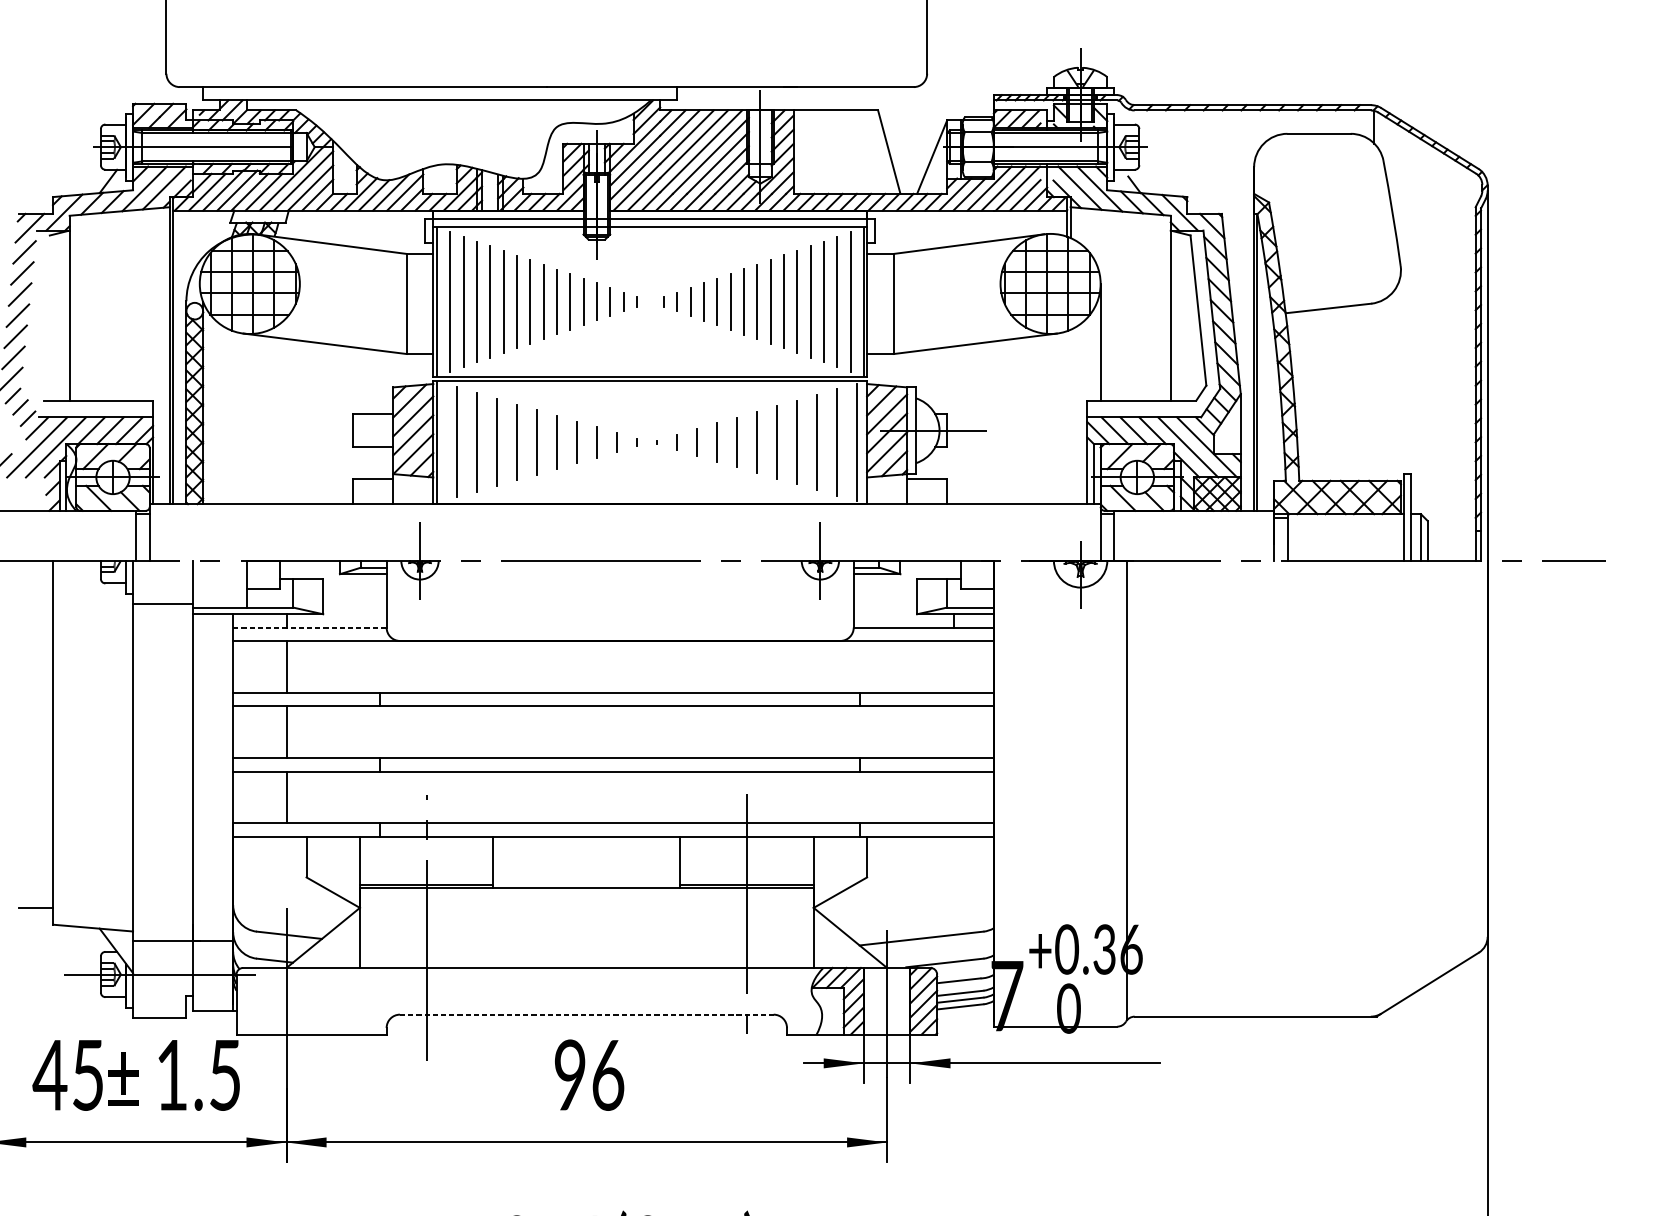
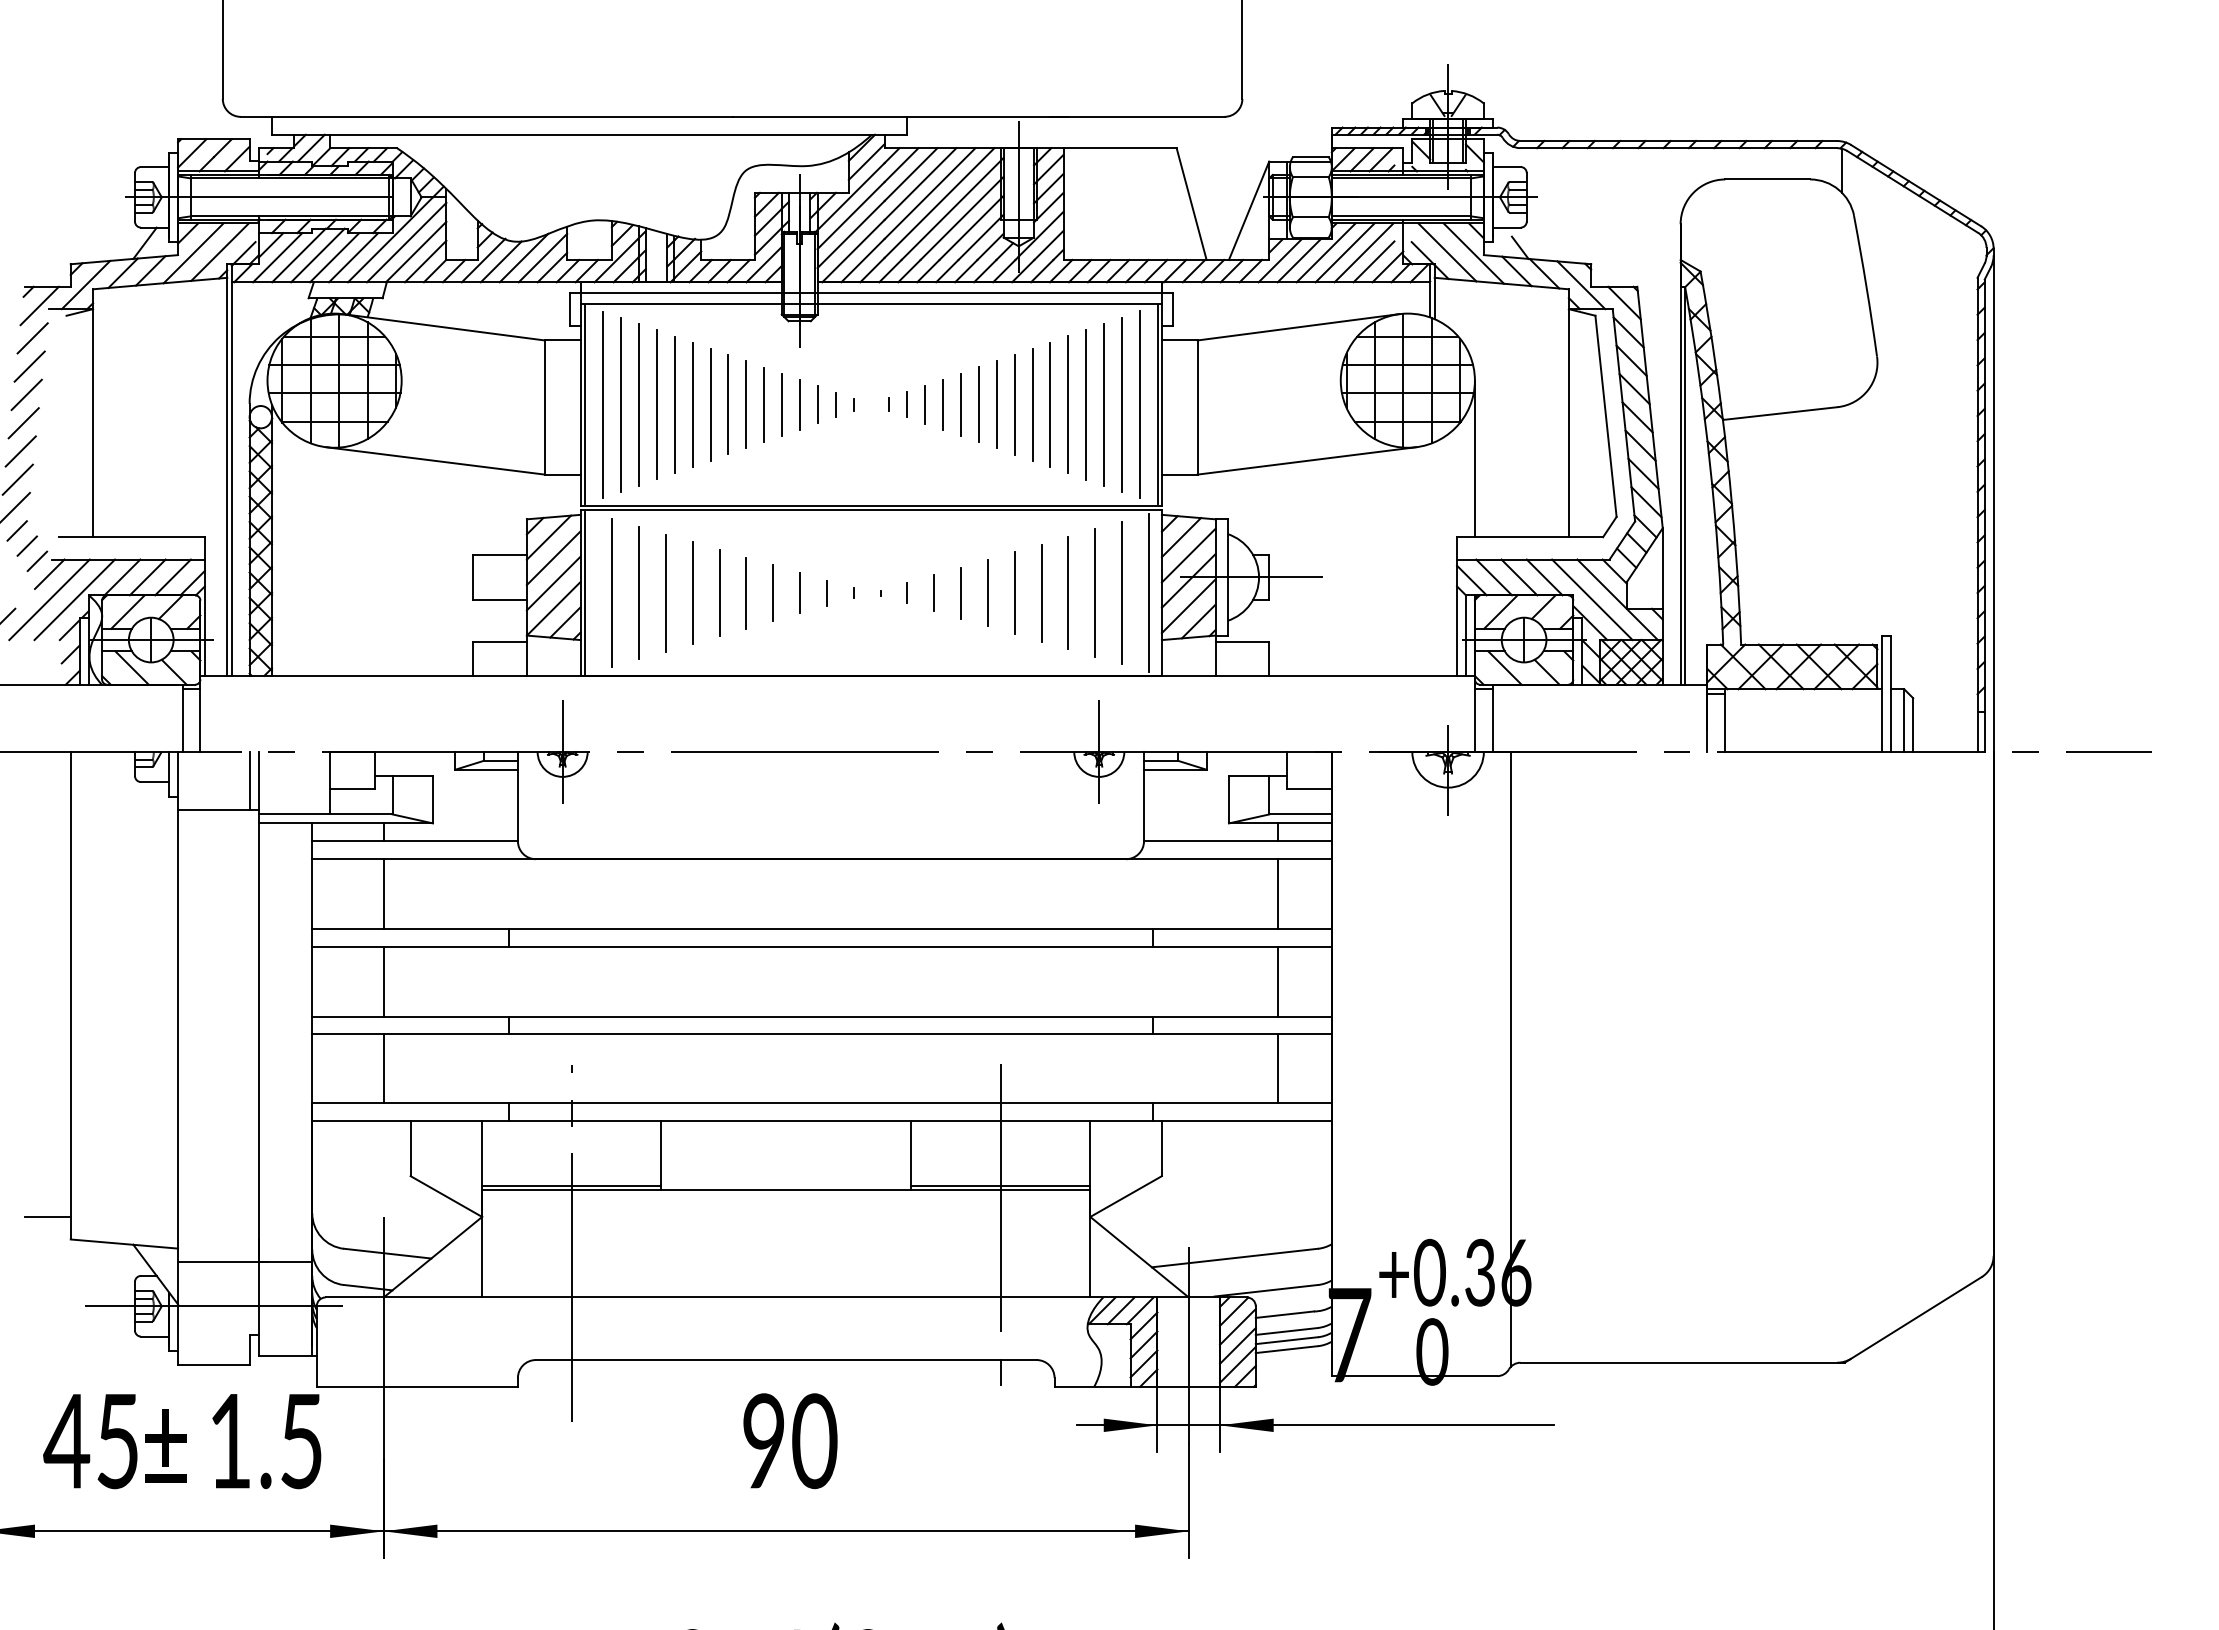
line: (186, 582) -> (249, 780), added
line: (310, 627) -> (415, 841), dashed -> solid
line: (954, 666) -> (1278, 893), added
line: (954, 732) -> (1278, 981), added
line: (954, 797) -> (1278, 1068), added
line: (587, 1014) -> (786, 1360), dashed -> solid
text: (607, 1074) -> (814, 1440), 96 -> 90

